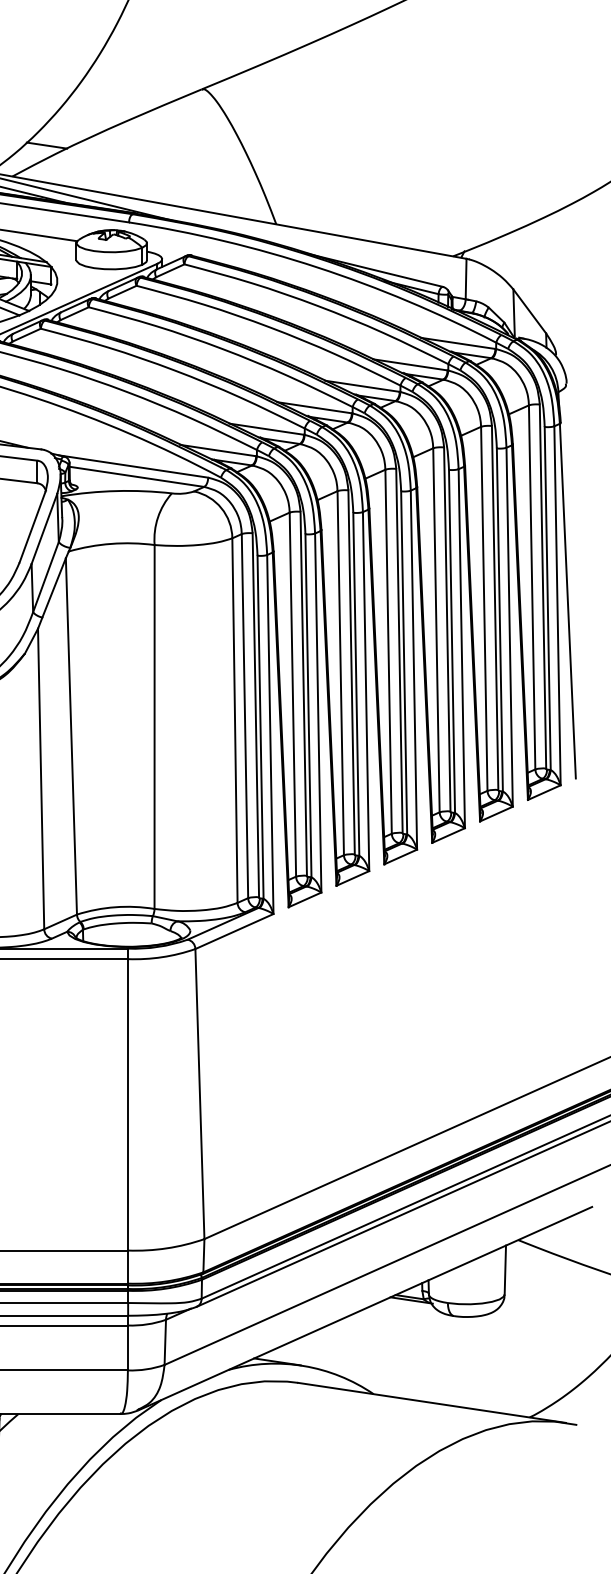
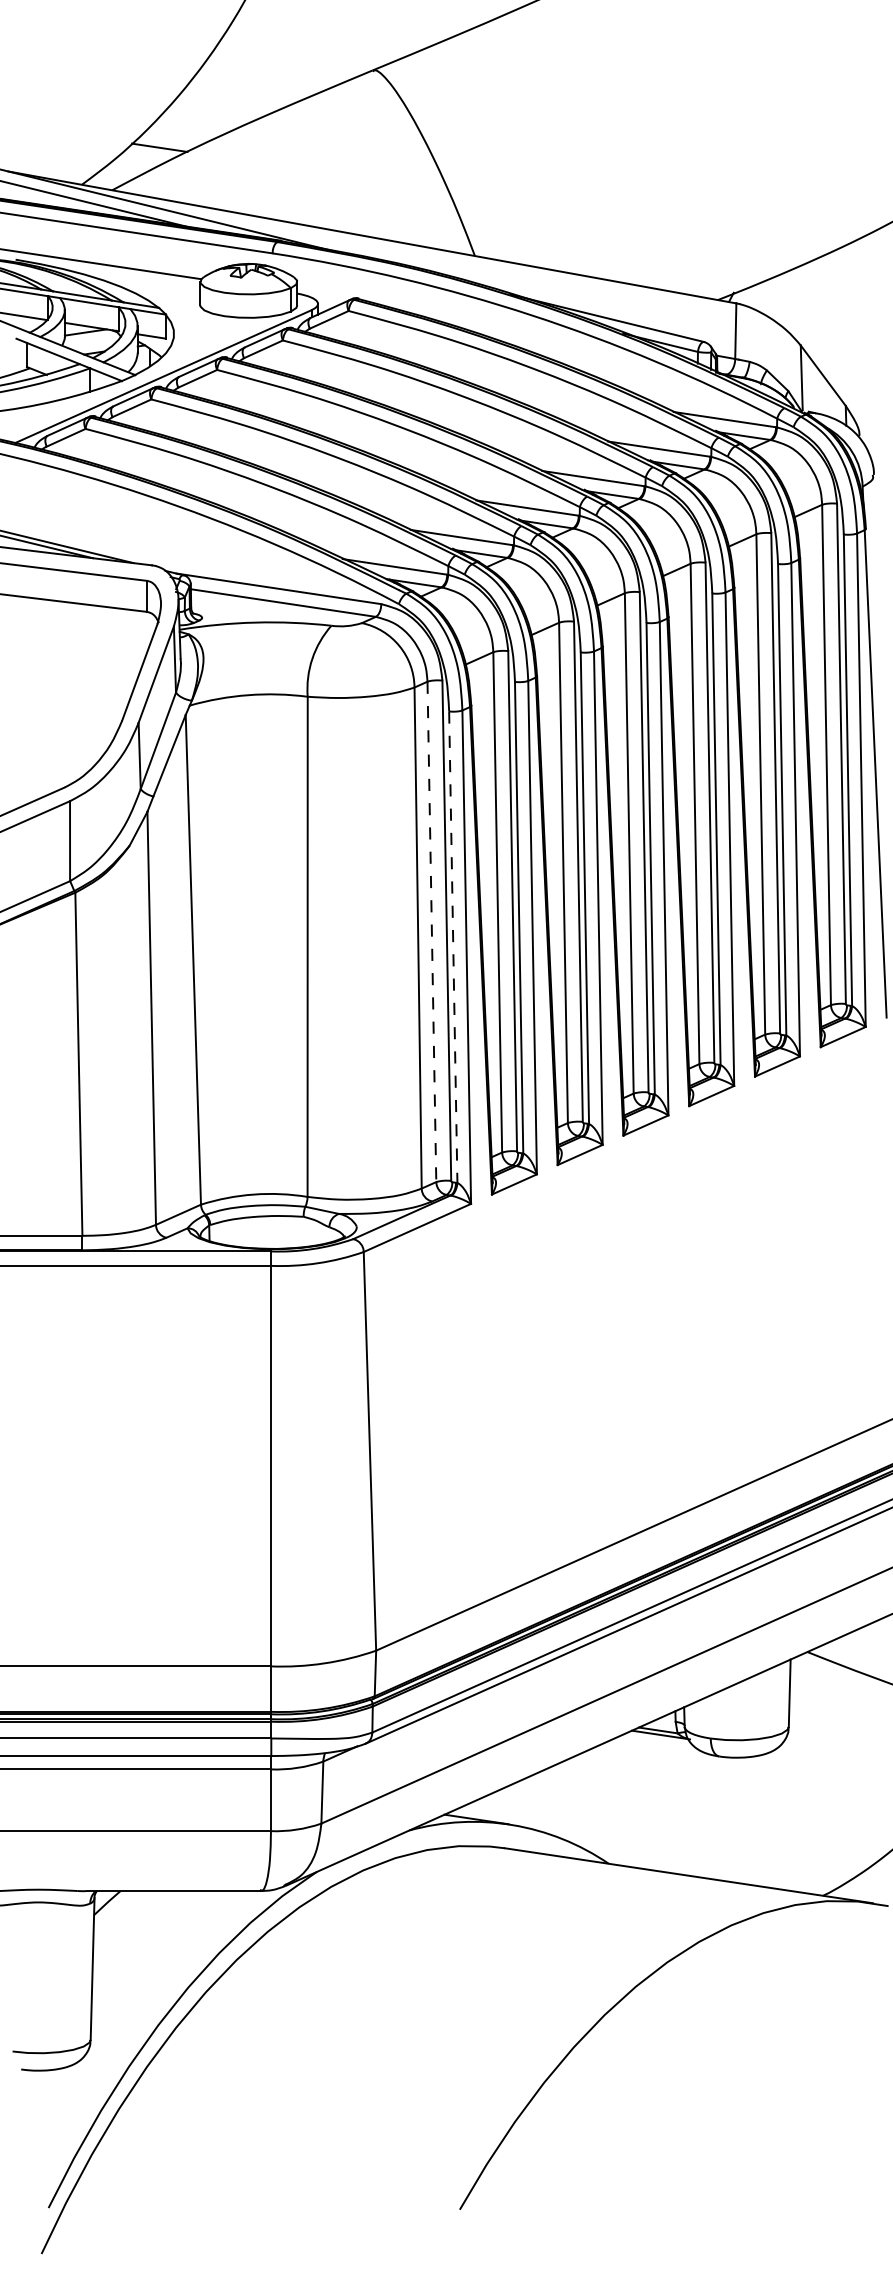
line: (244, 716) -> (431, 932), solid -> dashed
line: (260, 727) -> (453, 947), solid -> dashed

